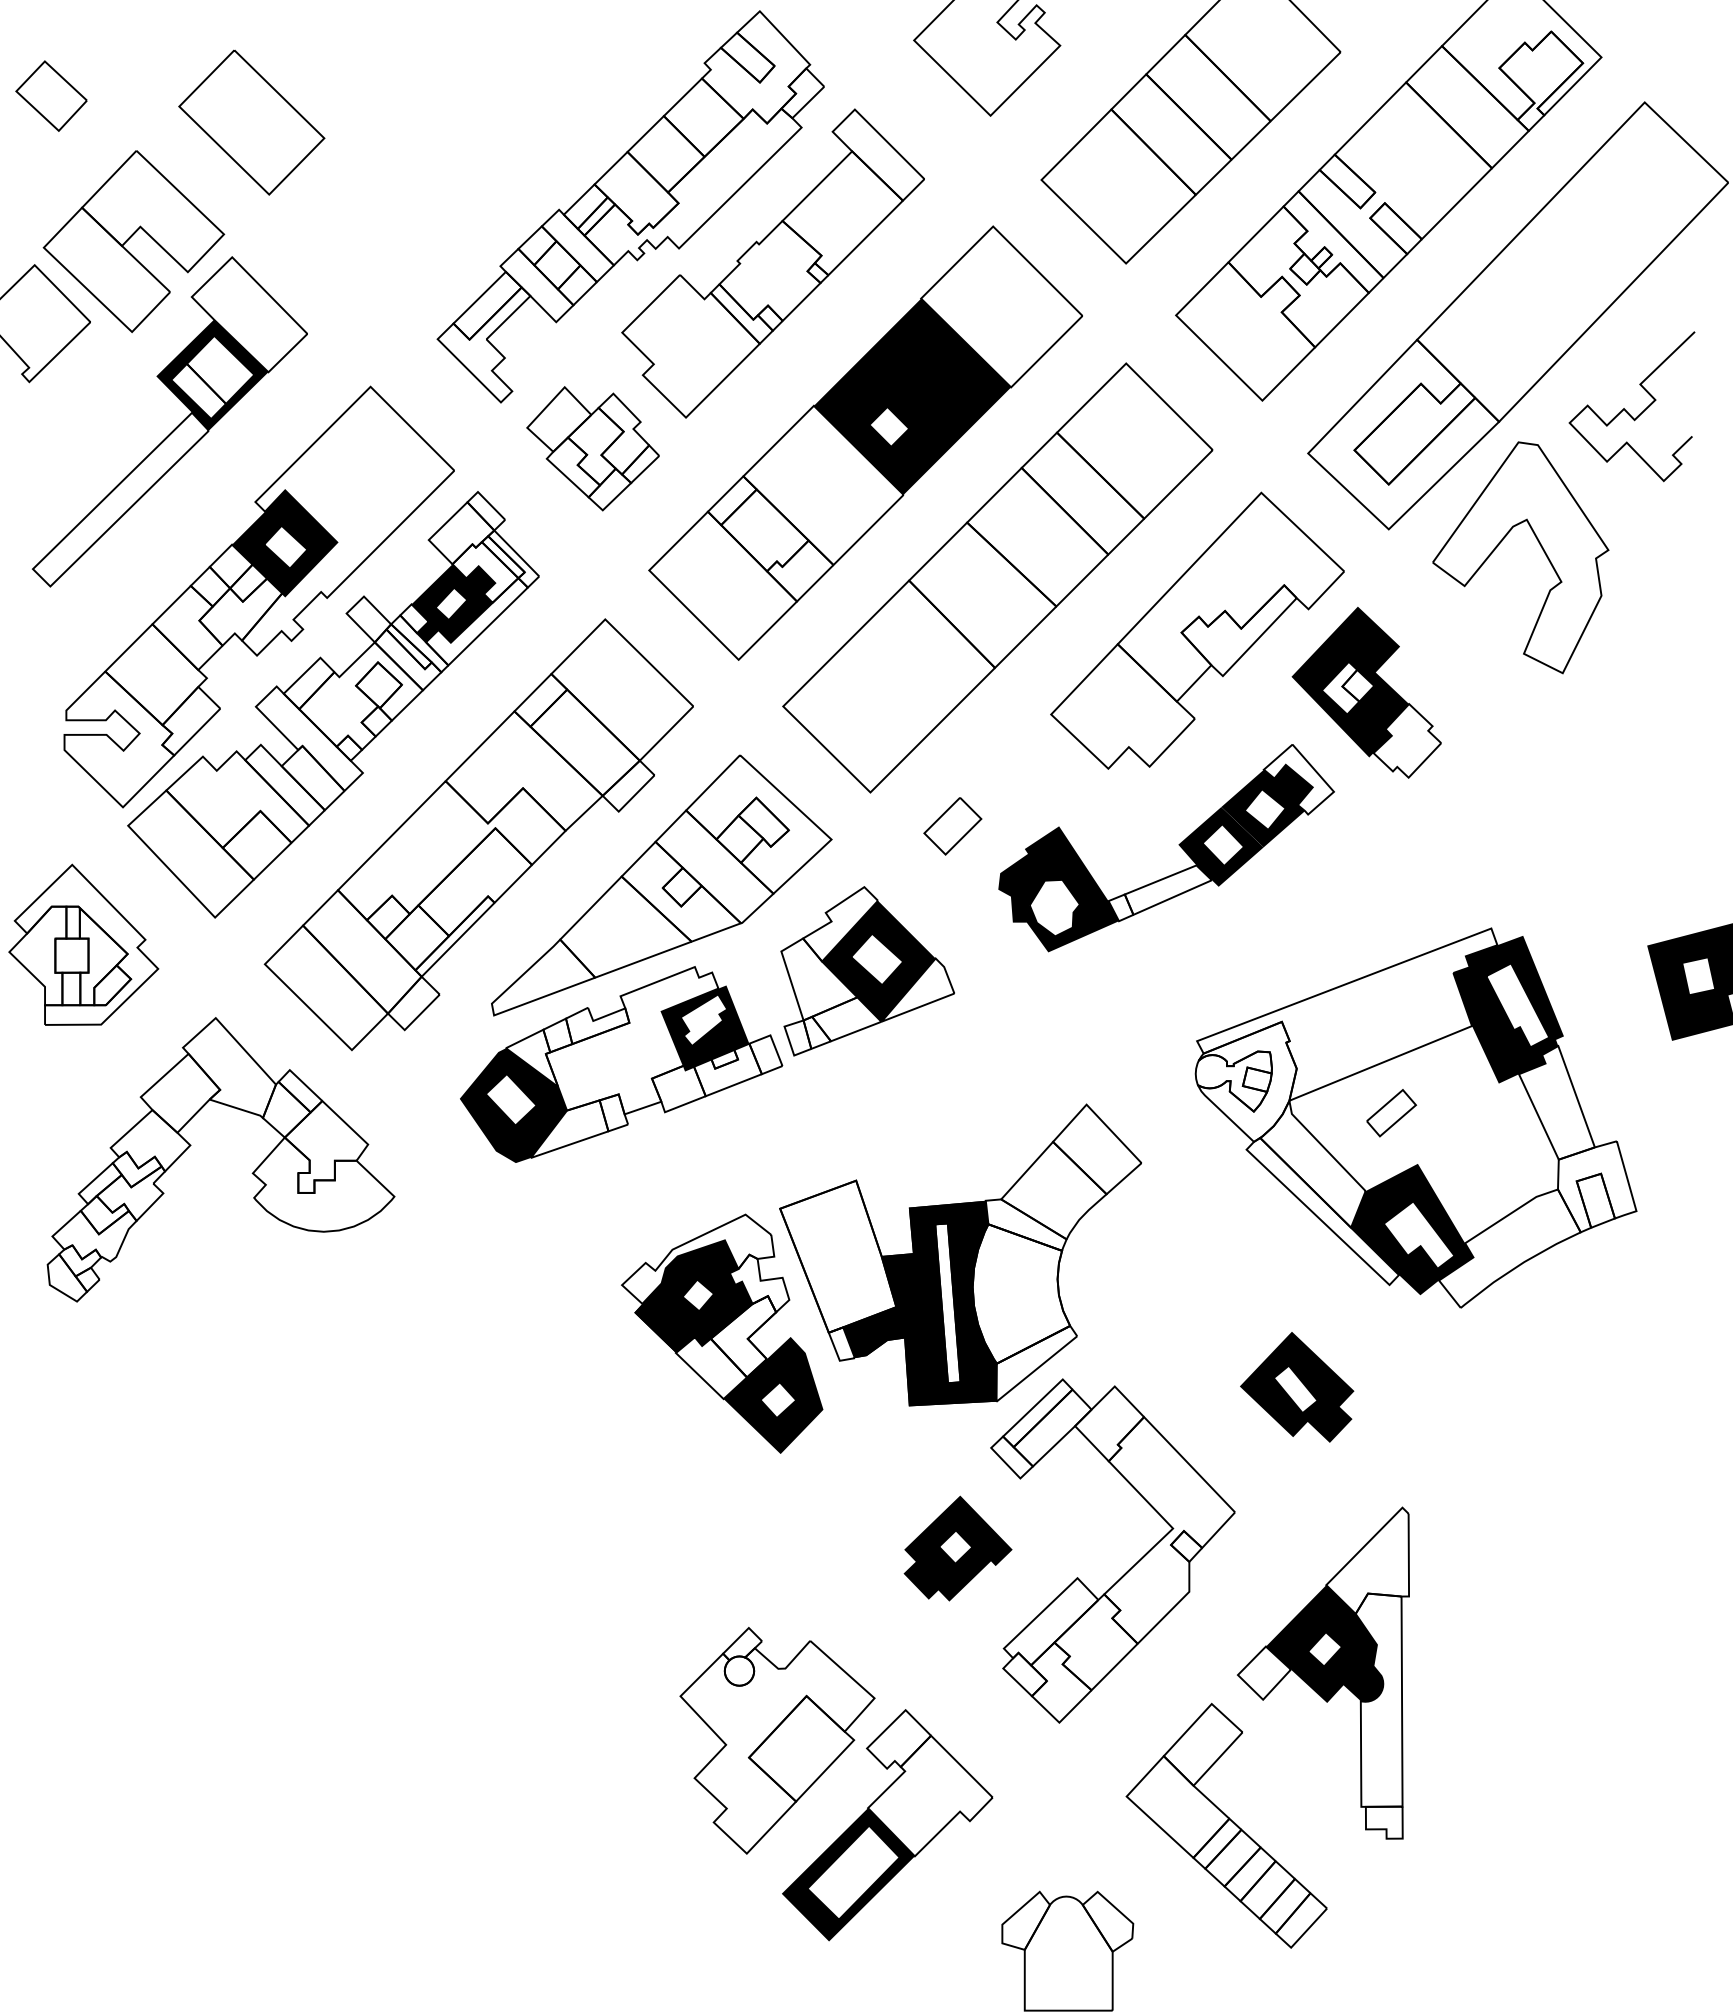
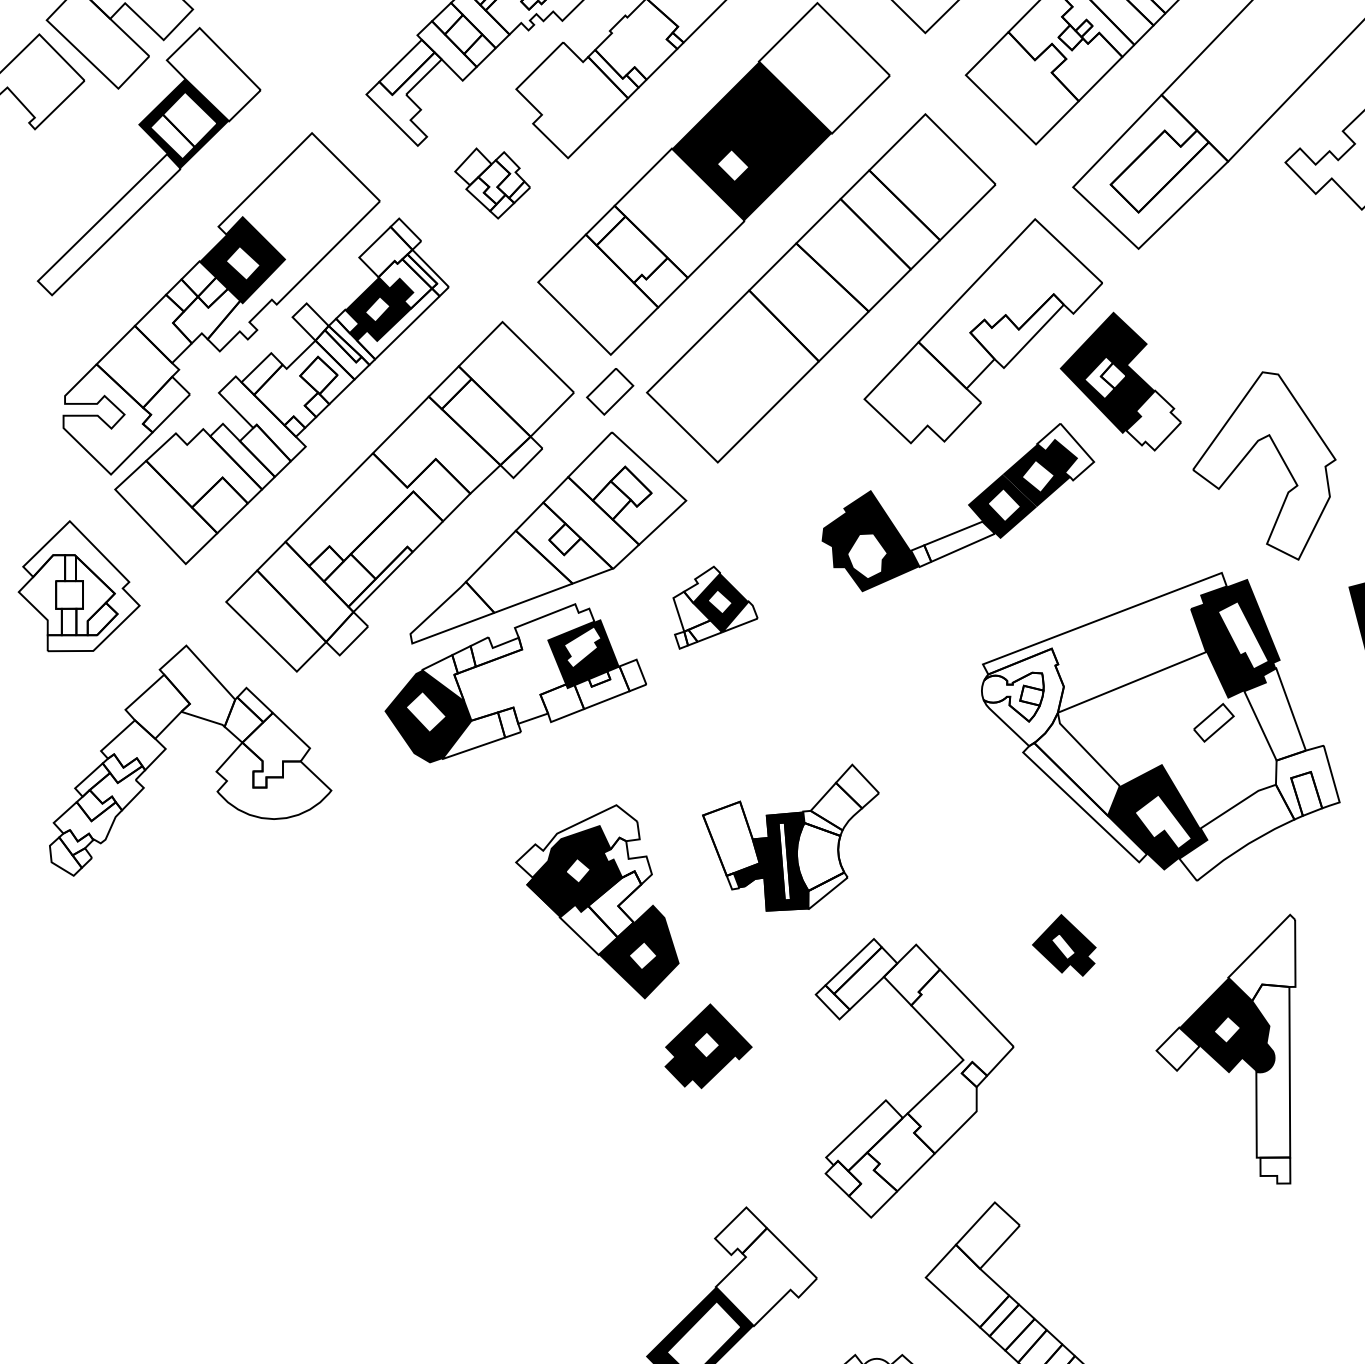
part: (592, 448) -> (492, 183), size x0.7
part: (1540, 546) -> (1280, 456), moved
part: (952, 826) -> (609, 391), moved
part: (867, 971) -> (715, 607), size x0.6
part: (1391, 1113) -> (1213, 723), moved
part: (960, 1254) -> (790, 837), size x0.6
part: (1297, 1387) -> (1064, 945), size x0.7
part: (957, 1548) -> (708, 1046), moved
part: (1323, 1672) -> (1226, 1048), moved
part: (777, 1740) -> (642, 1232), removed

